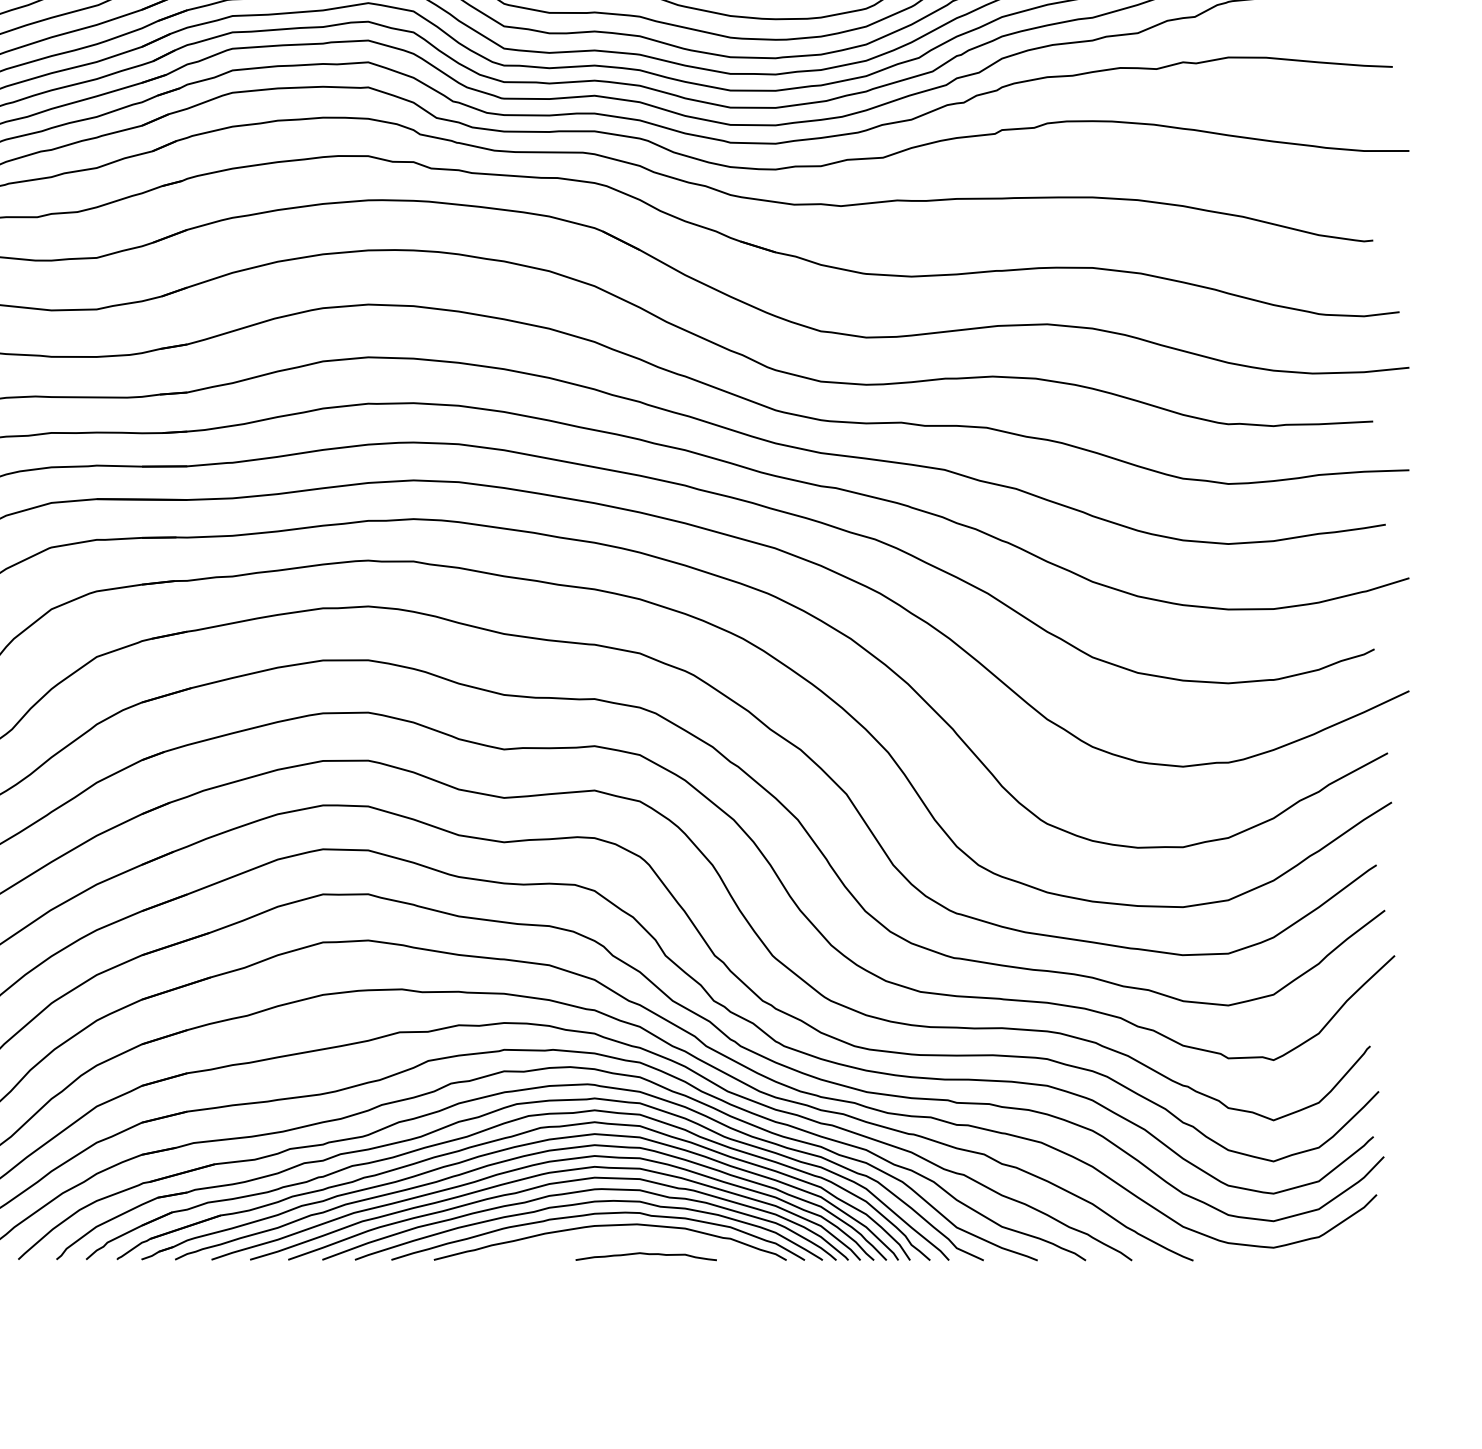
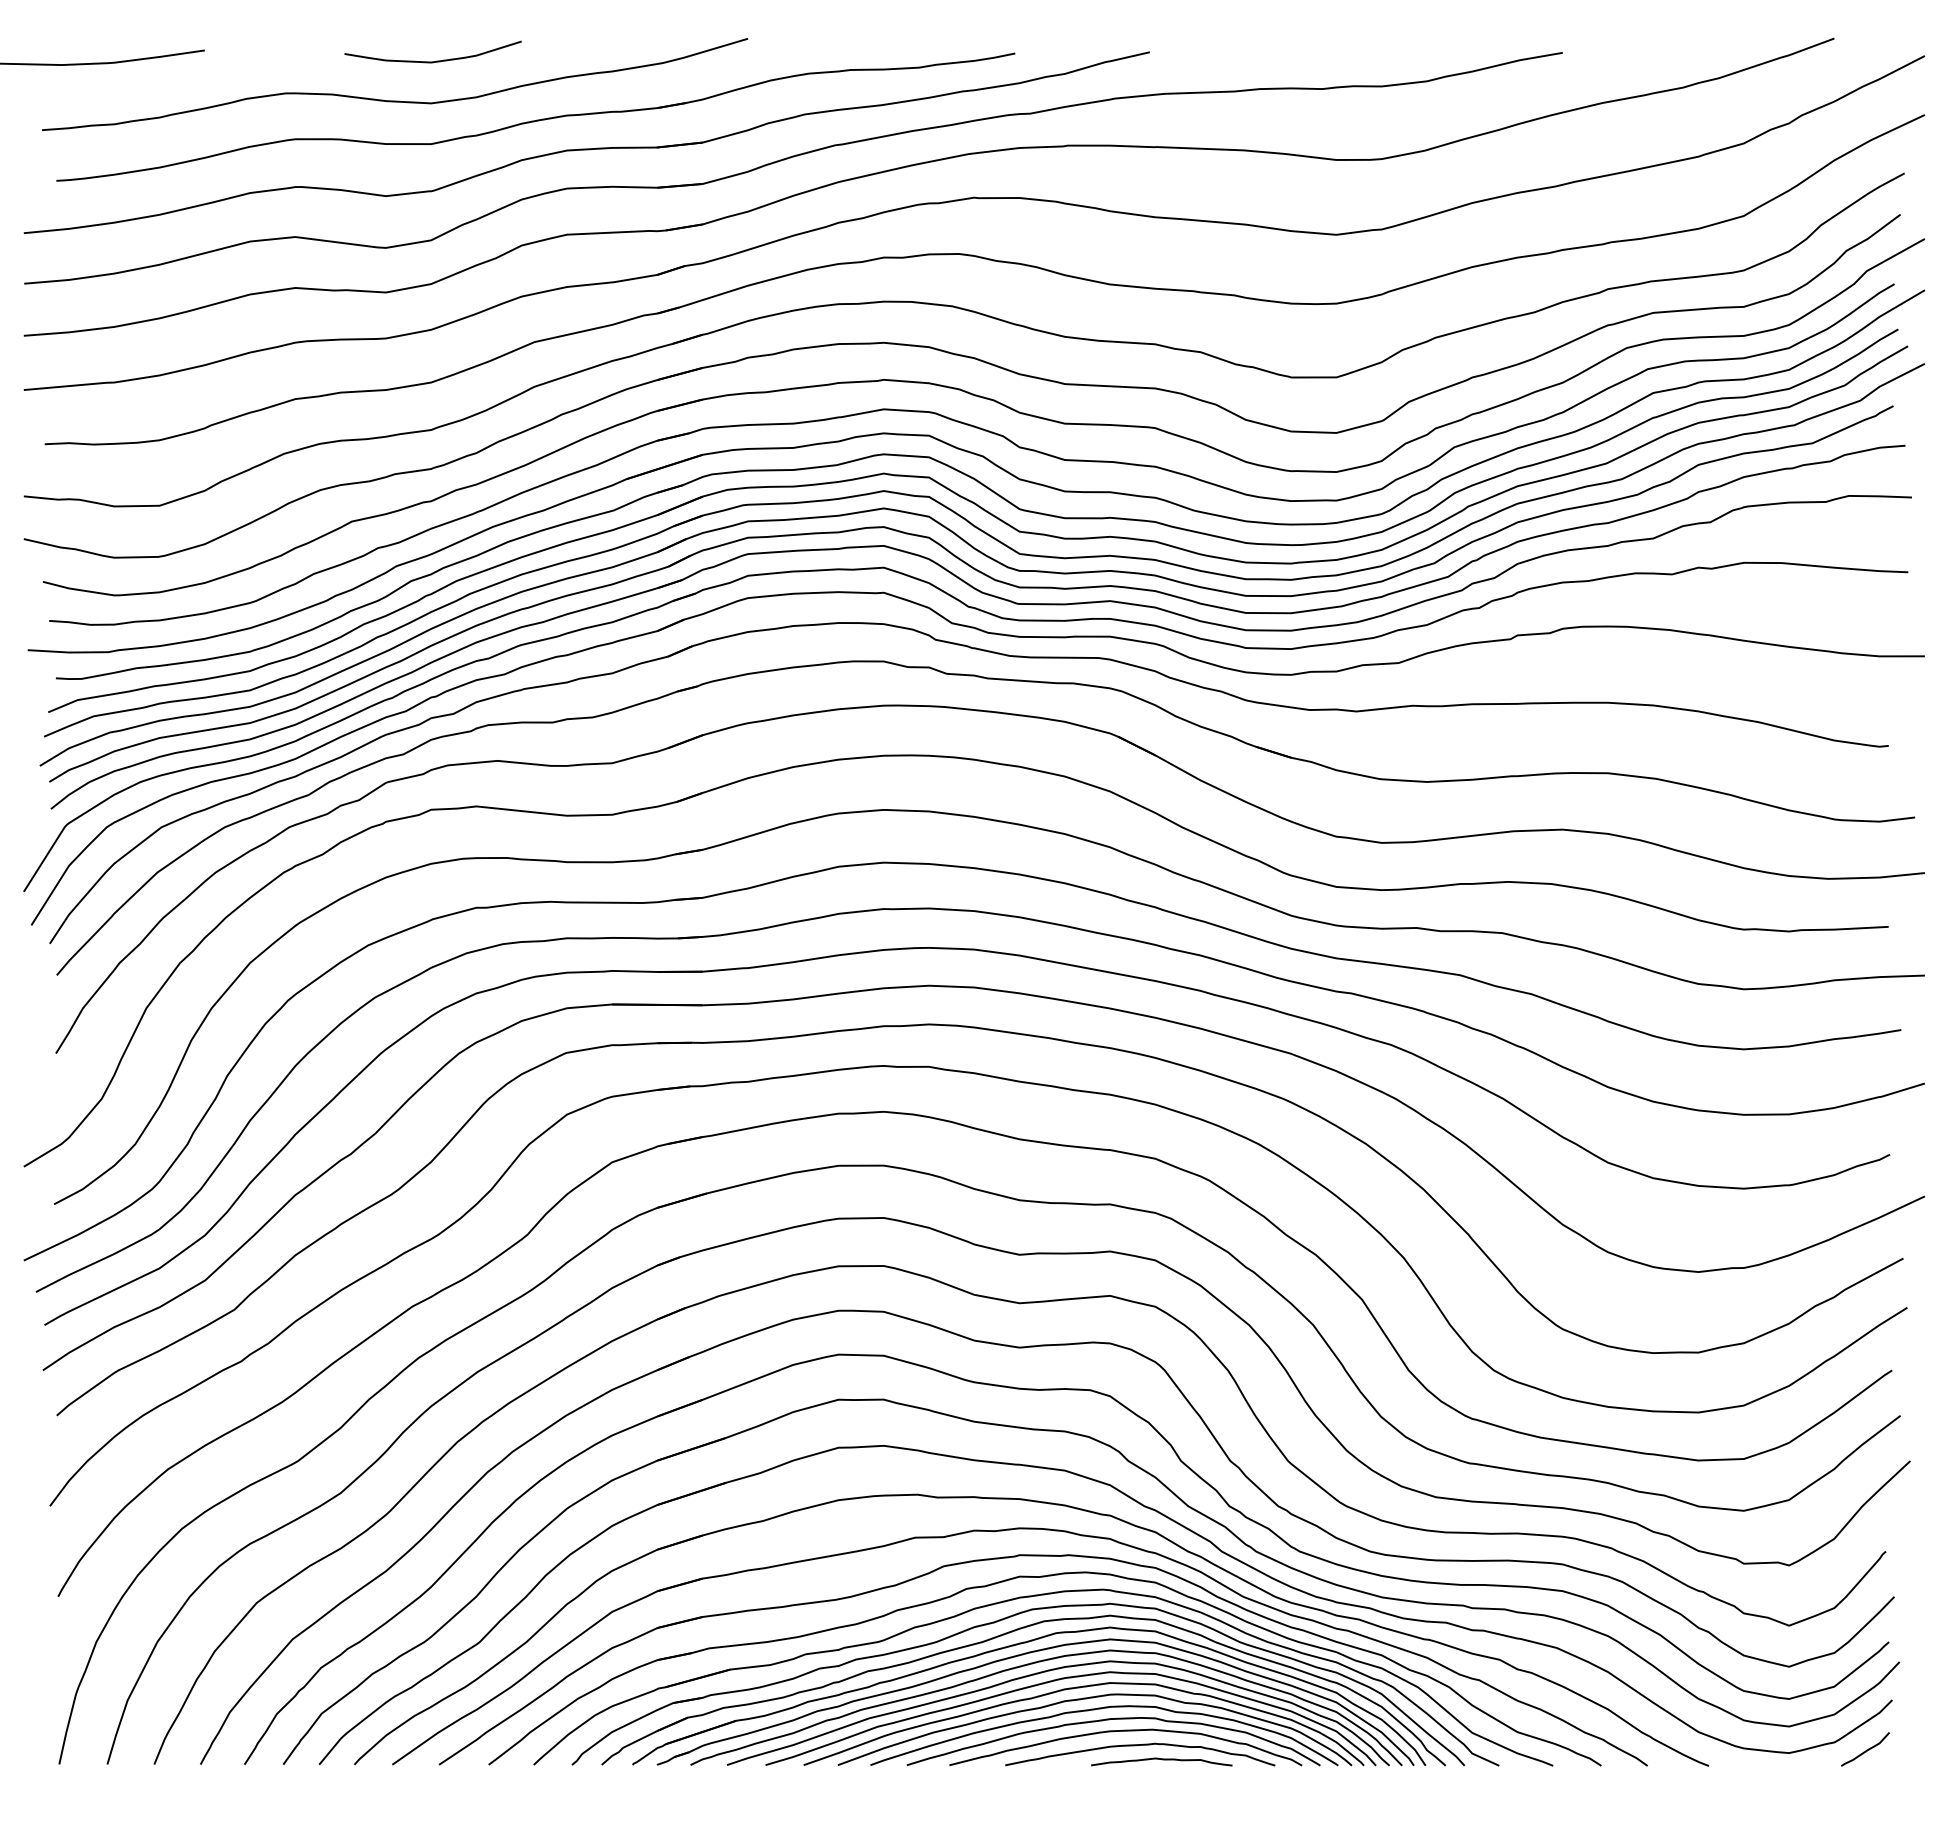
curve: (621, 1241) -> (1136, 1746), added
curve: (1351, 1244) -> (1866, 1749), added

